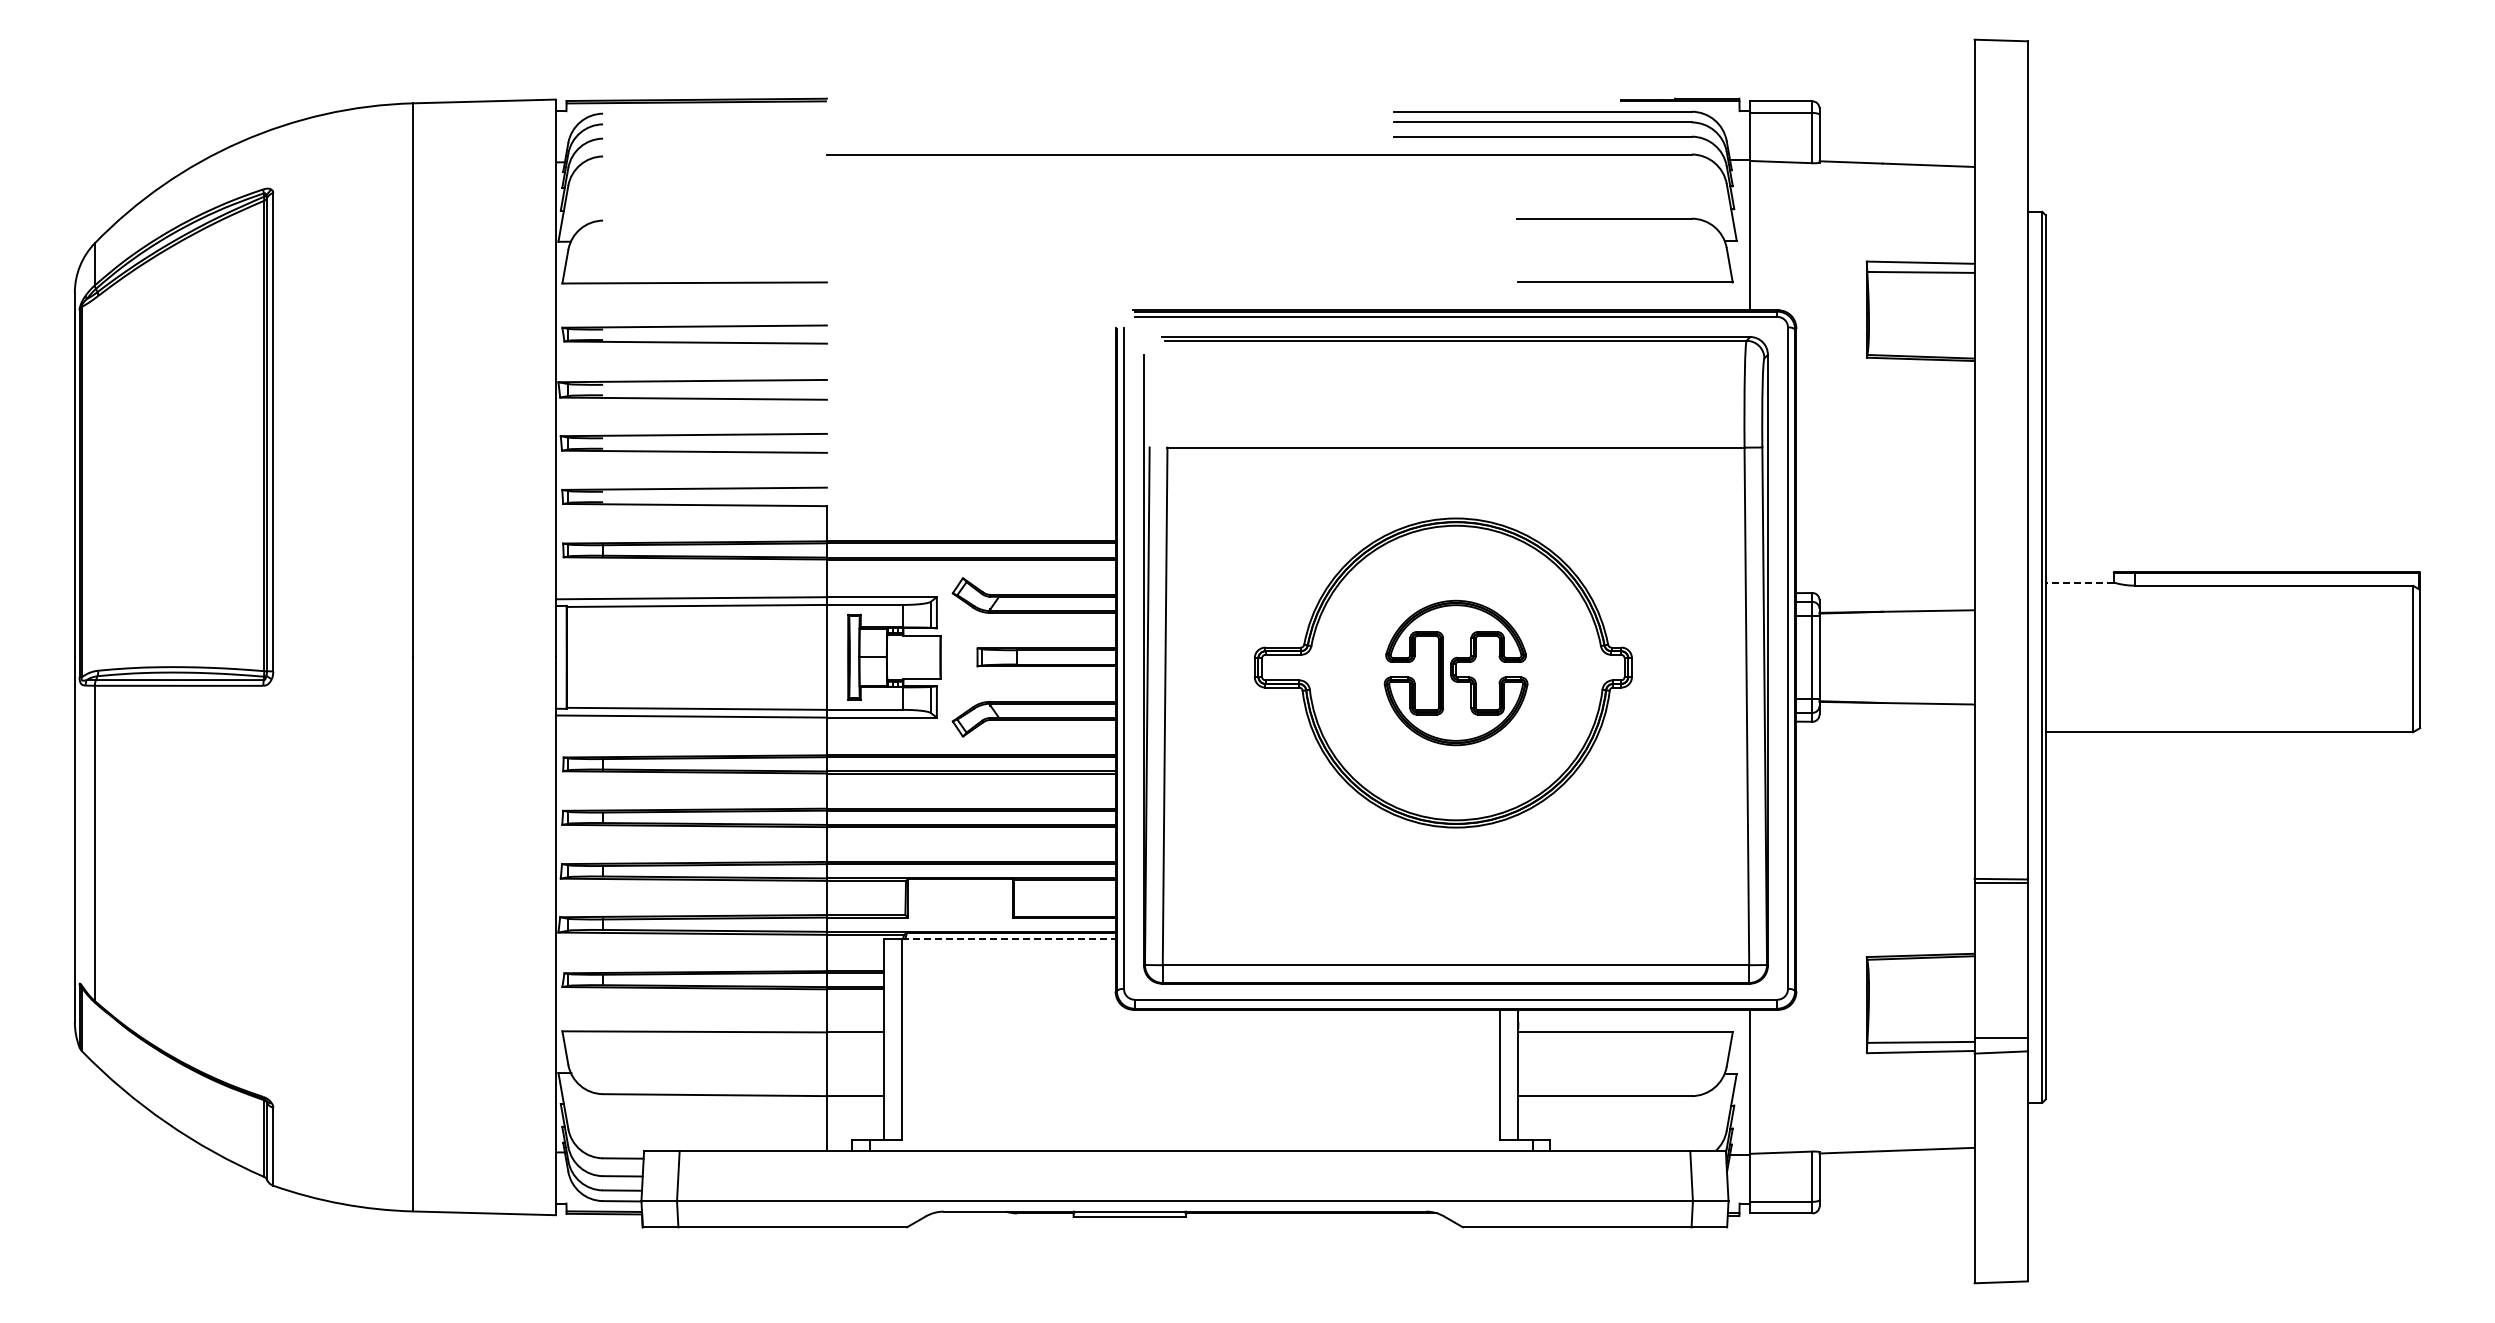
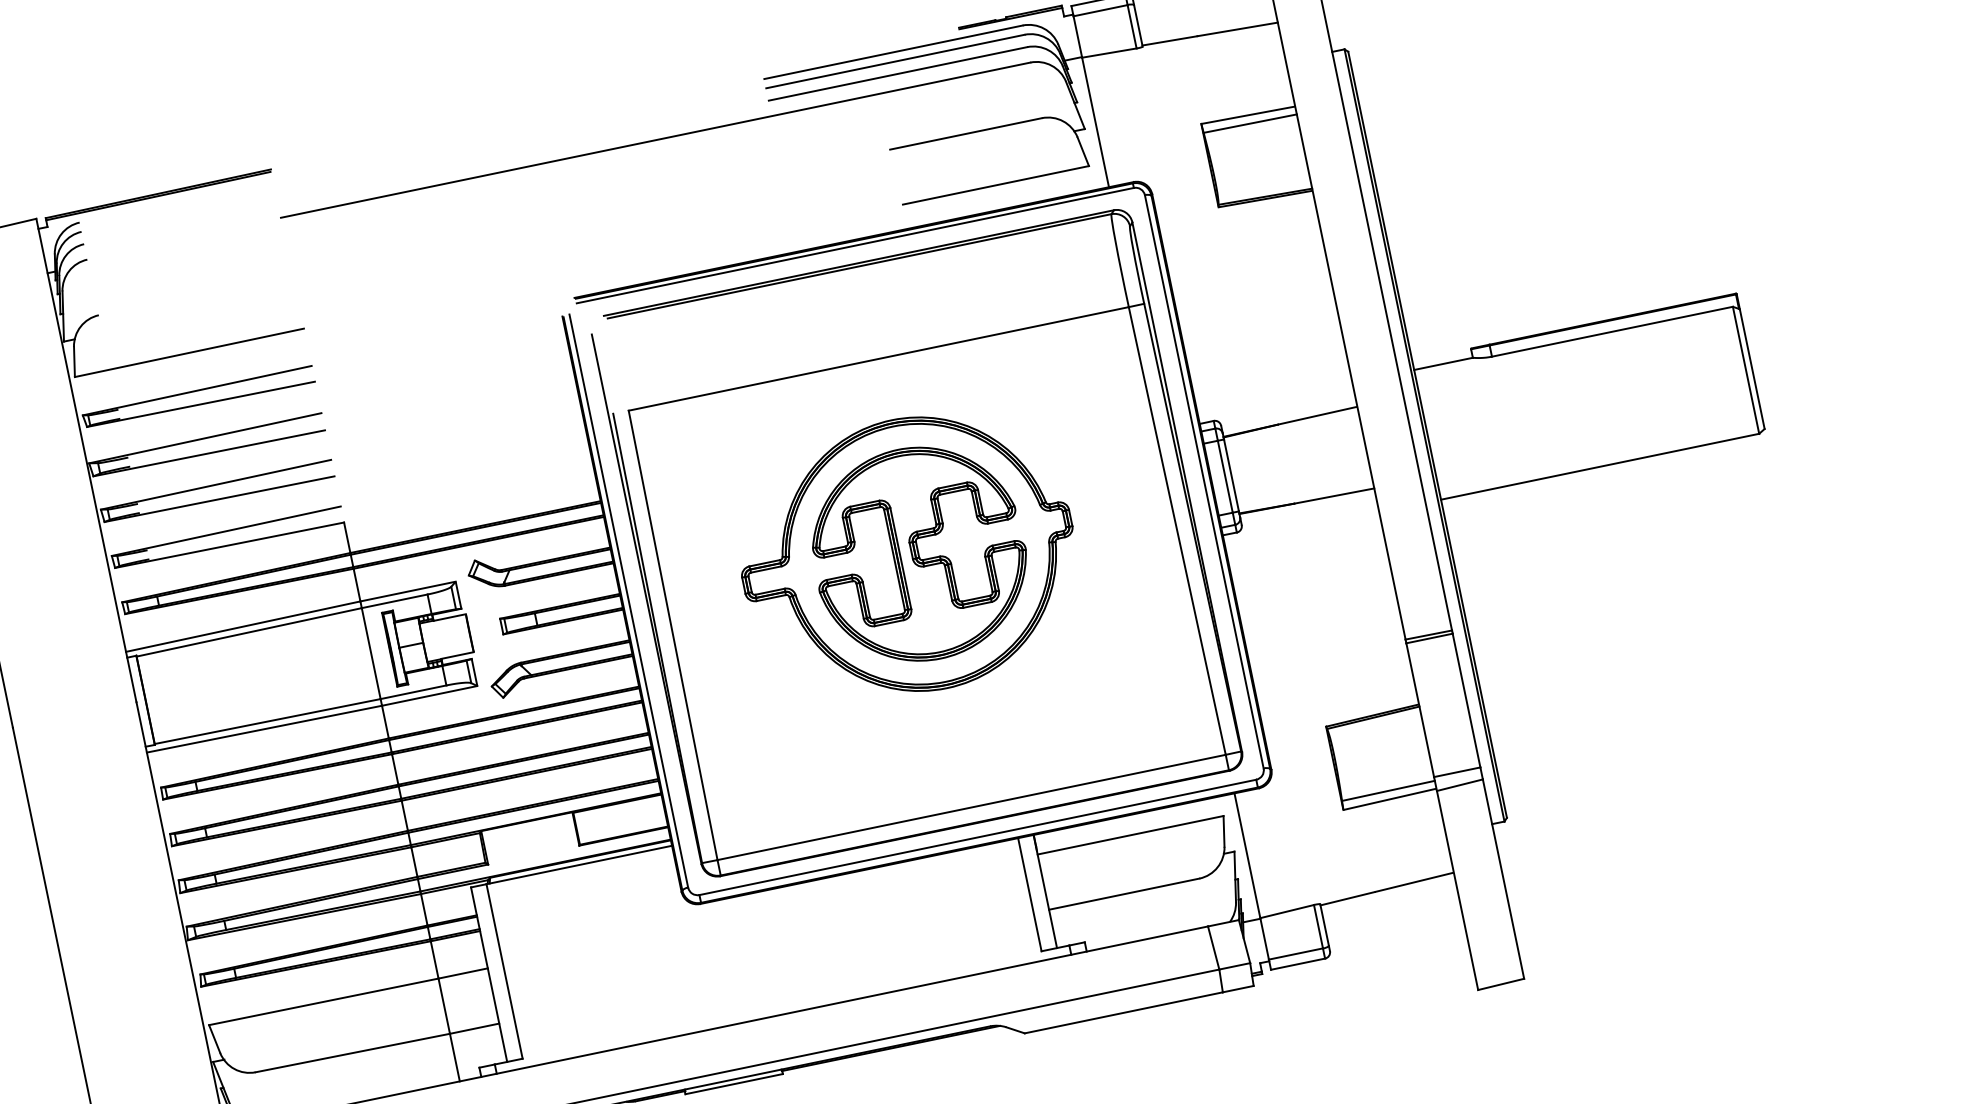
line: (2079, 582) -> (1443, 363), dashed -> solid
part: (1455, 672) -> (918, 553), size x1.67
line: (1009, 938) -> (579, 864), dashed -> solid

